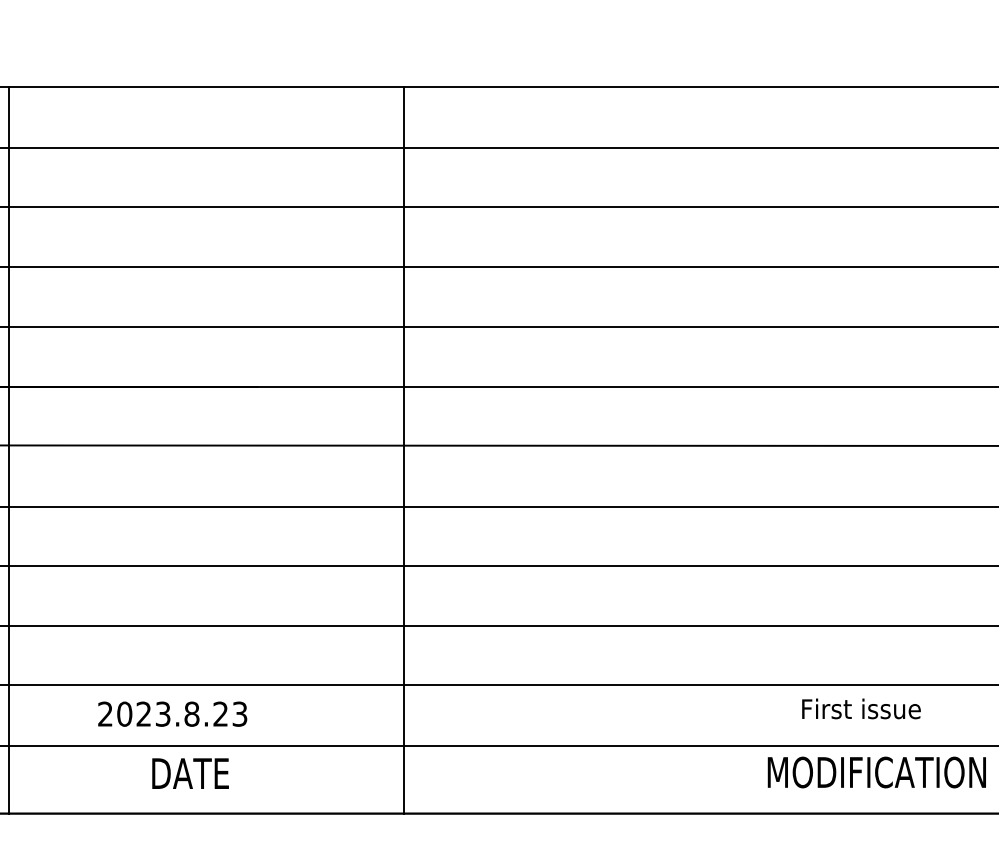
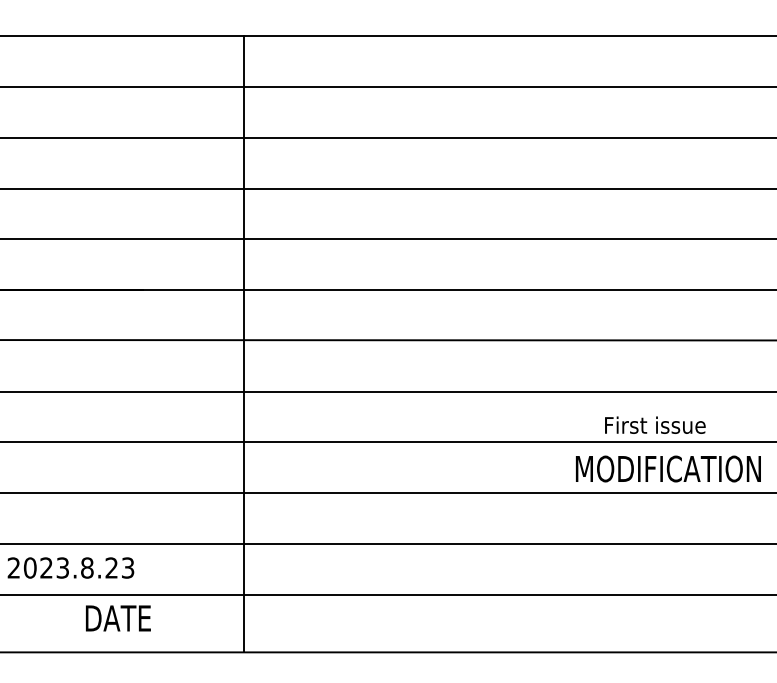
line: (403, 450) -> (243, 344), moved
text: (861, 708) -> (655, 424), moved
text: (876, 772) -> (668, 469), moved
text: (190, 773) -> (118, 618), moved

